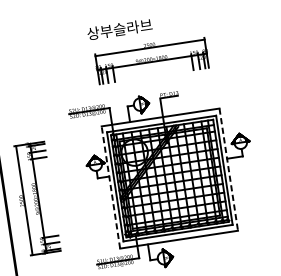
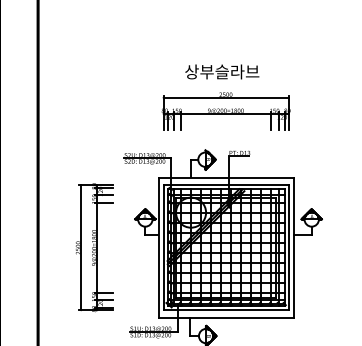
text: (119, 29) -> (222, 71), moved
line: (228, 170) -> (293, 248), dashed -> solid
line: (110, 187) -> (158, 247), dashed -> solid
part: (35, 198) -> (94, 247), moved

